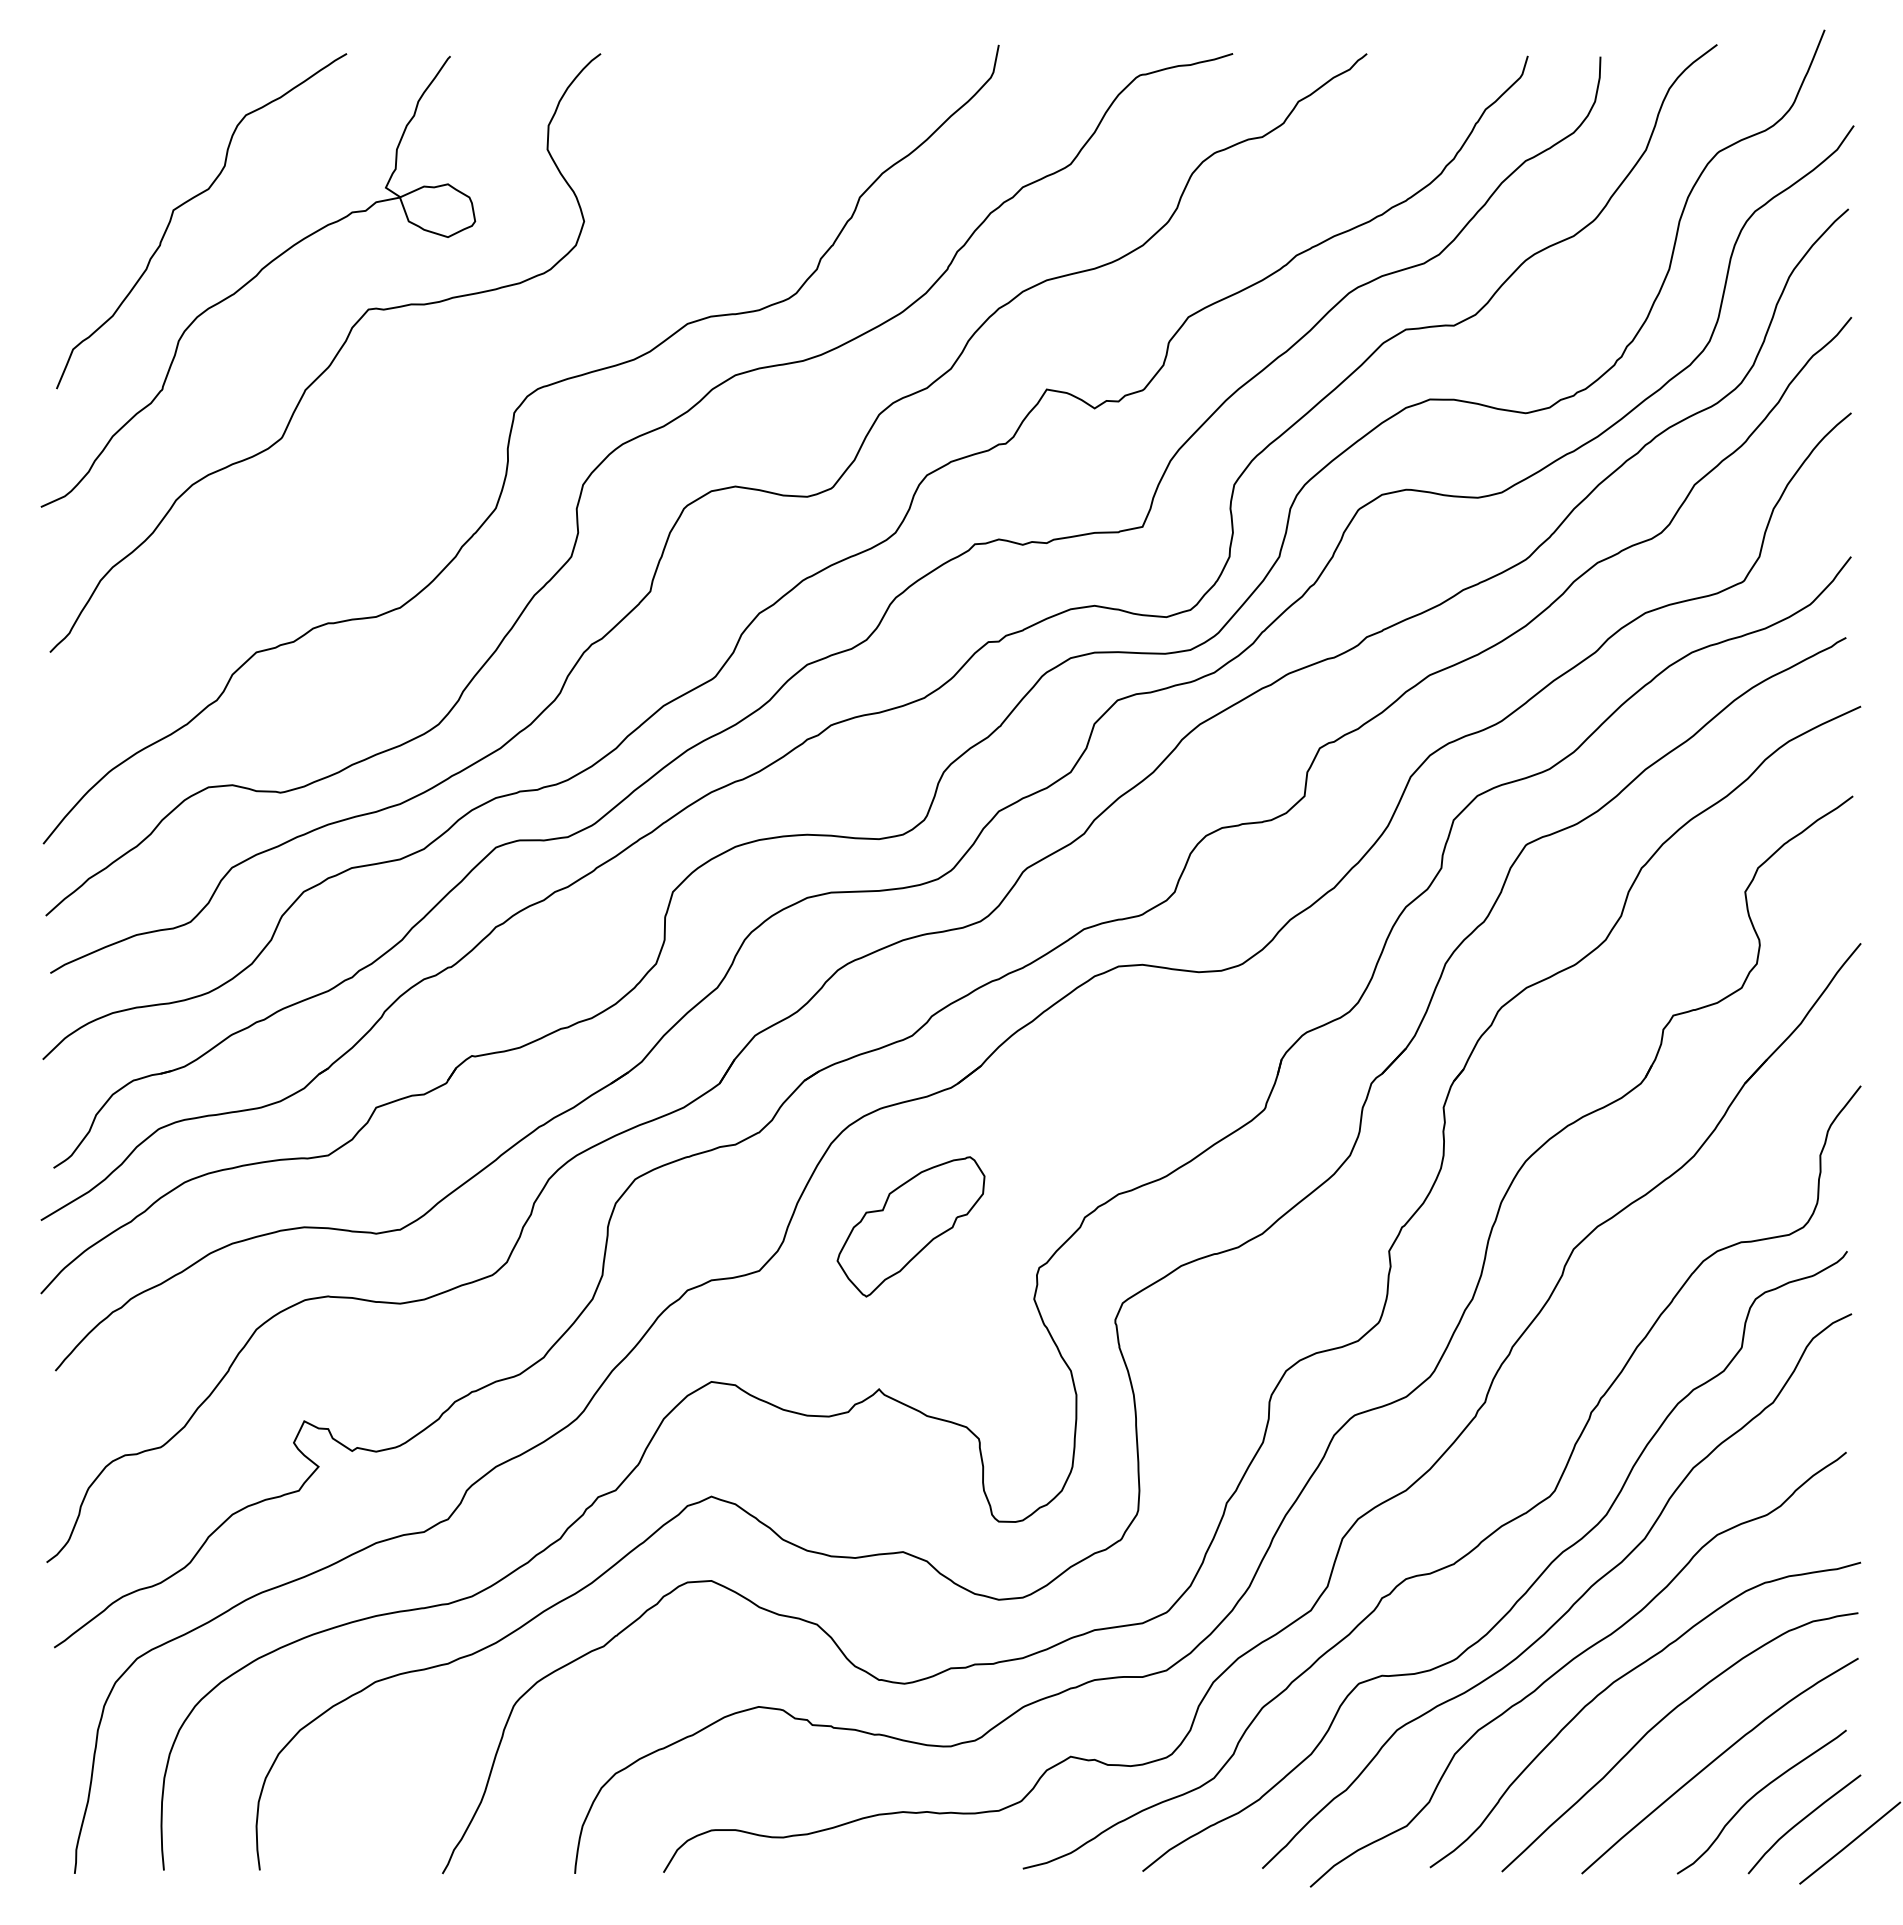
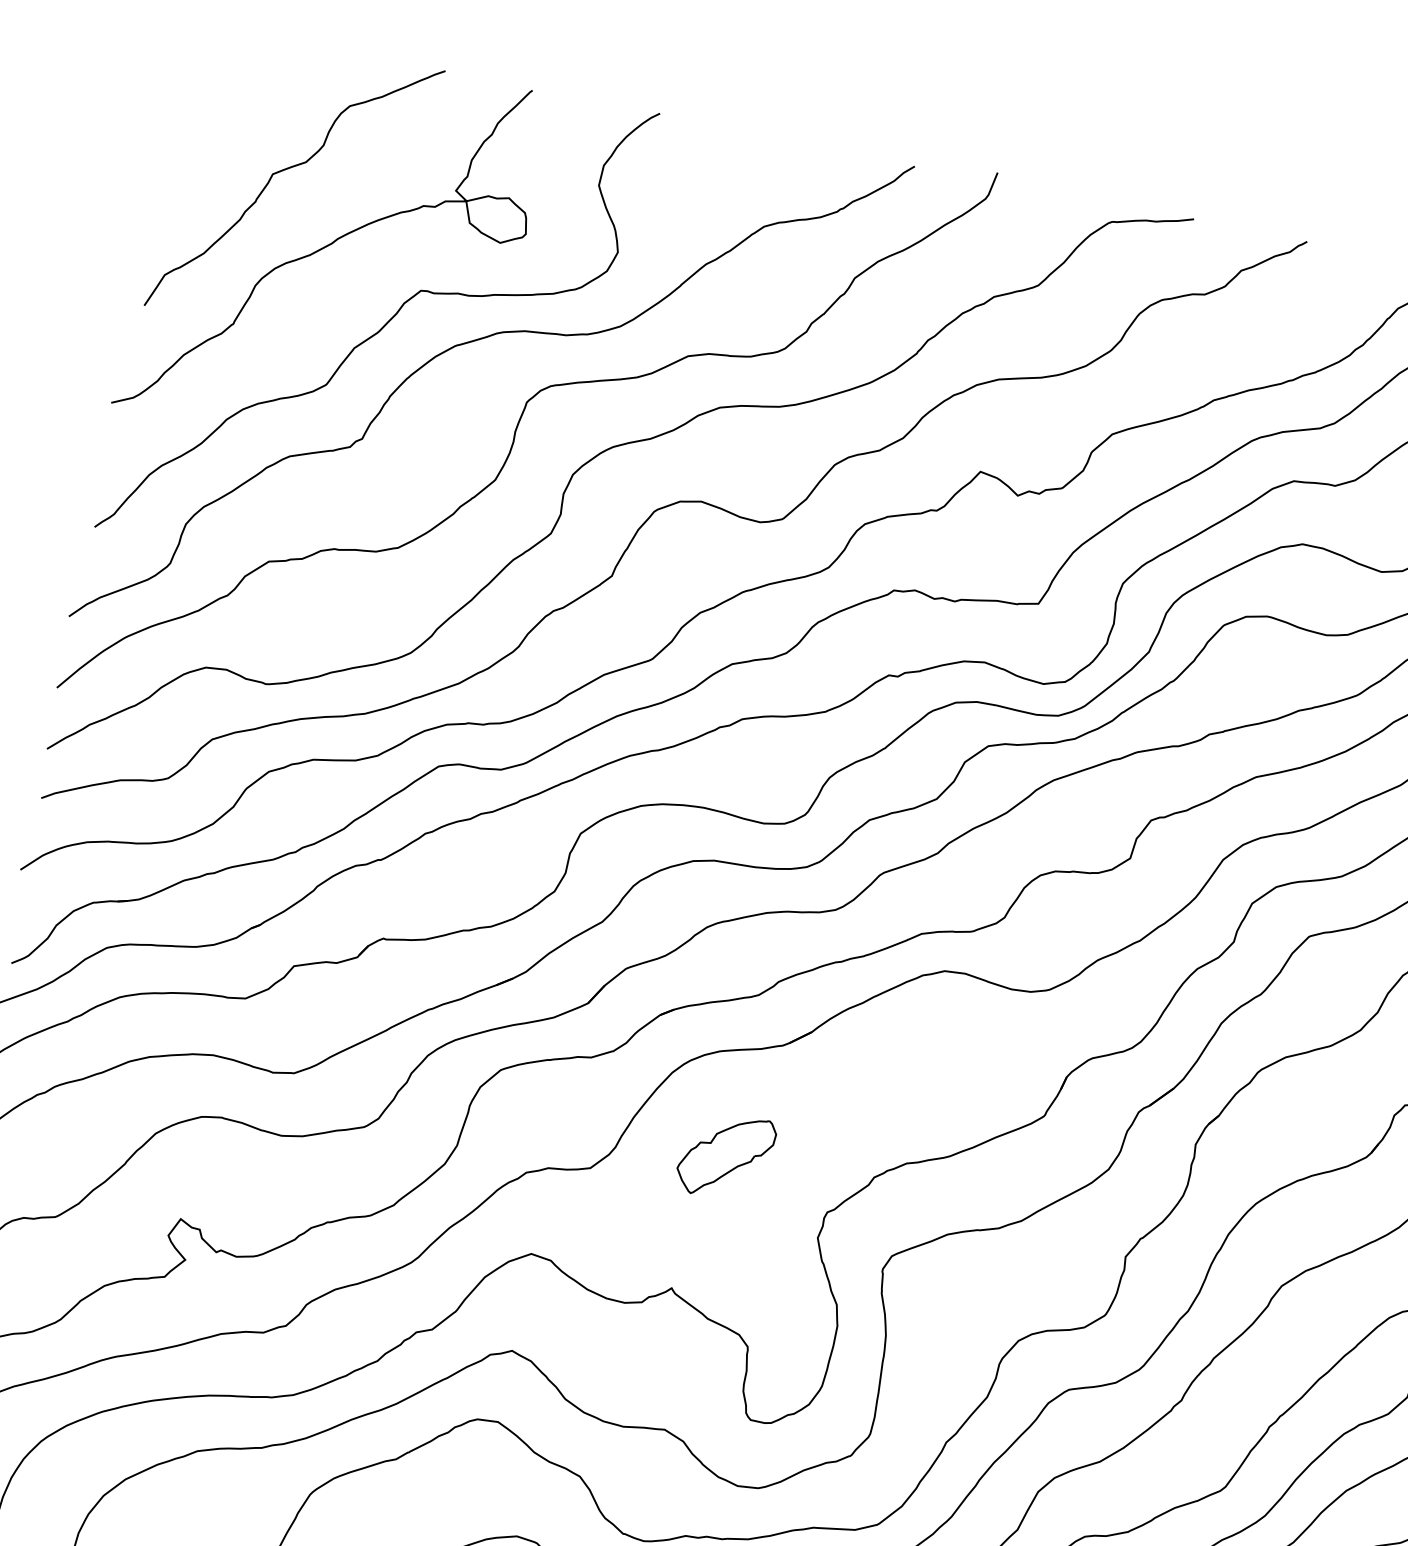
curve: (444, 353) -> (477, 340), added
part: (910, 1226) -> (725, 1155), size x0.71

